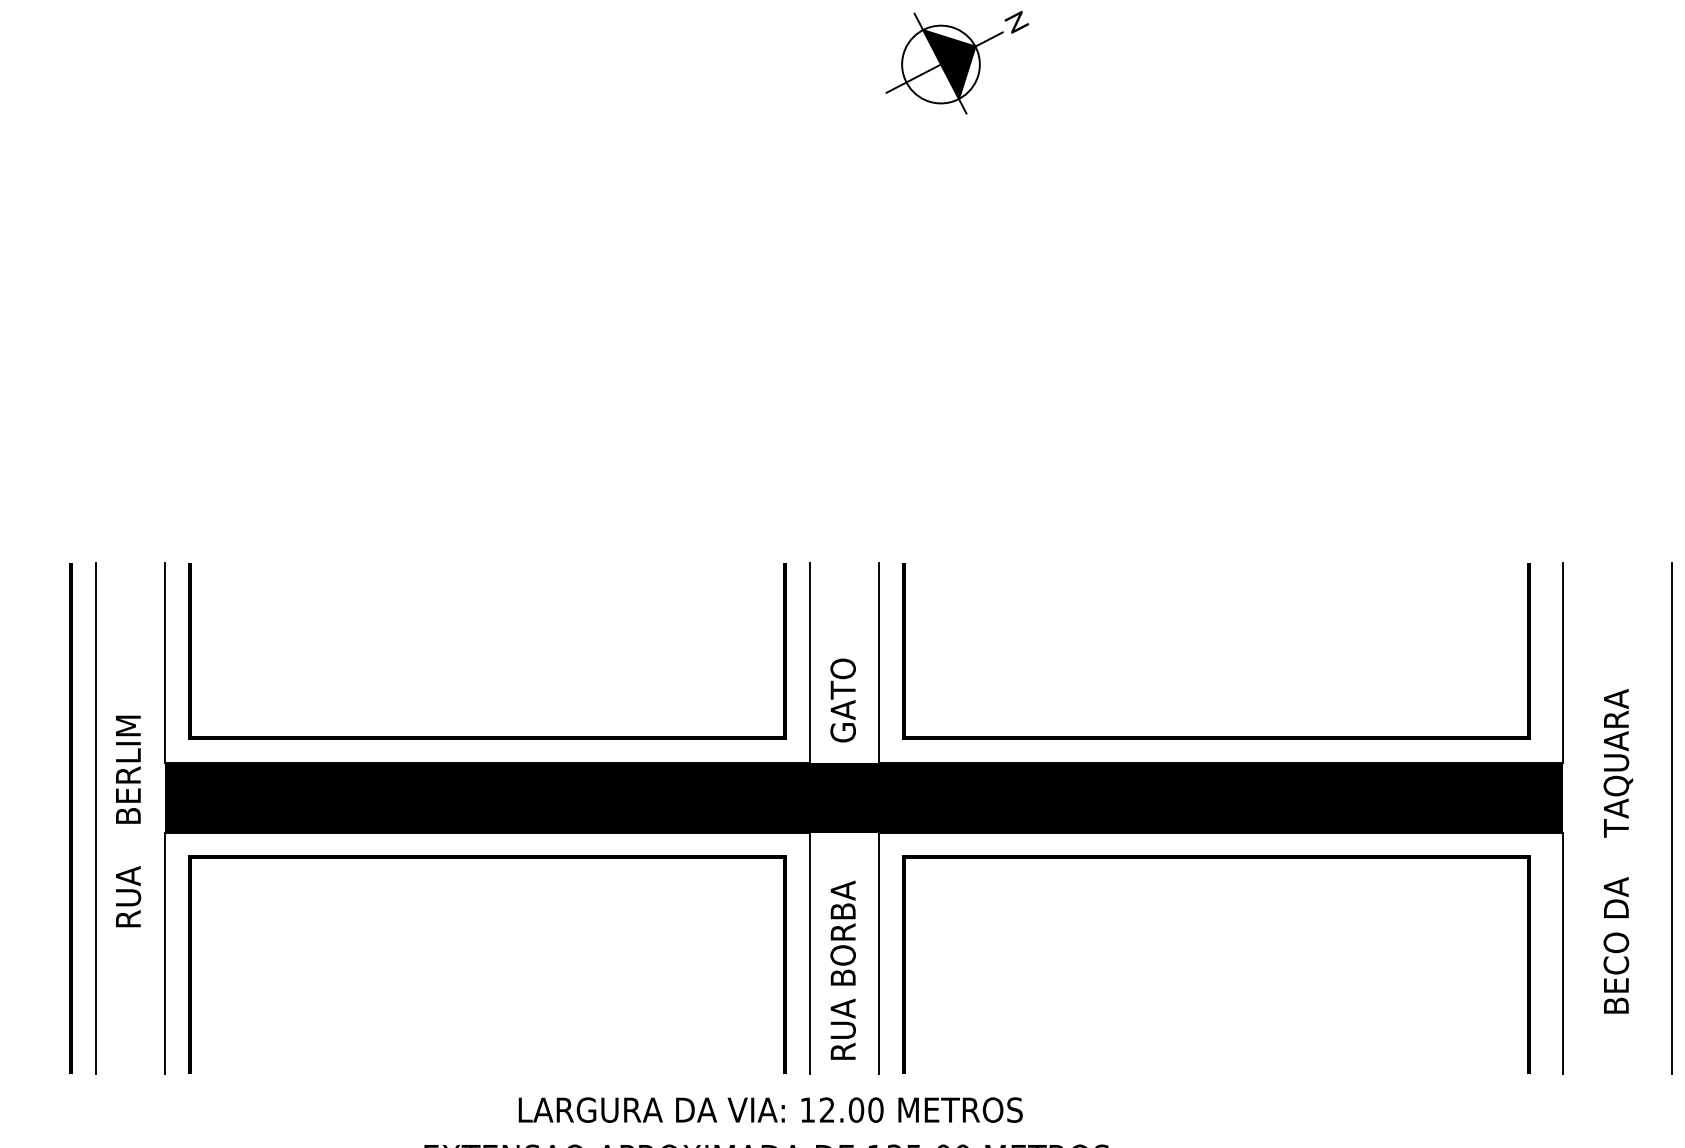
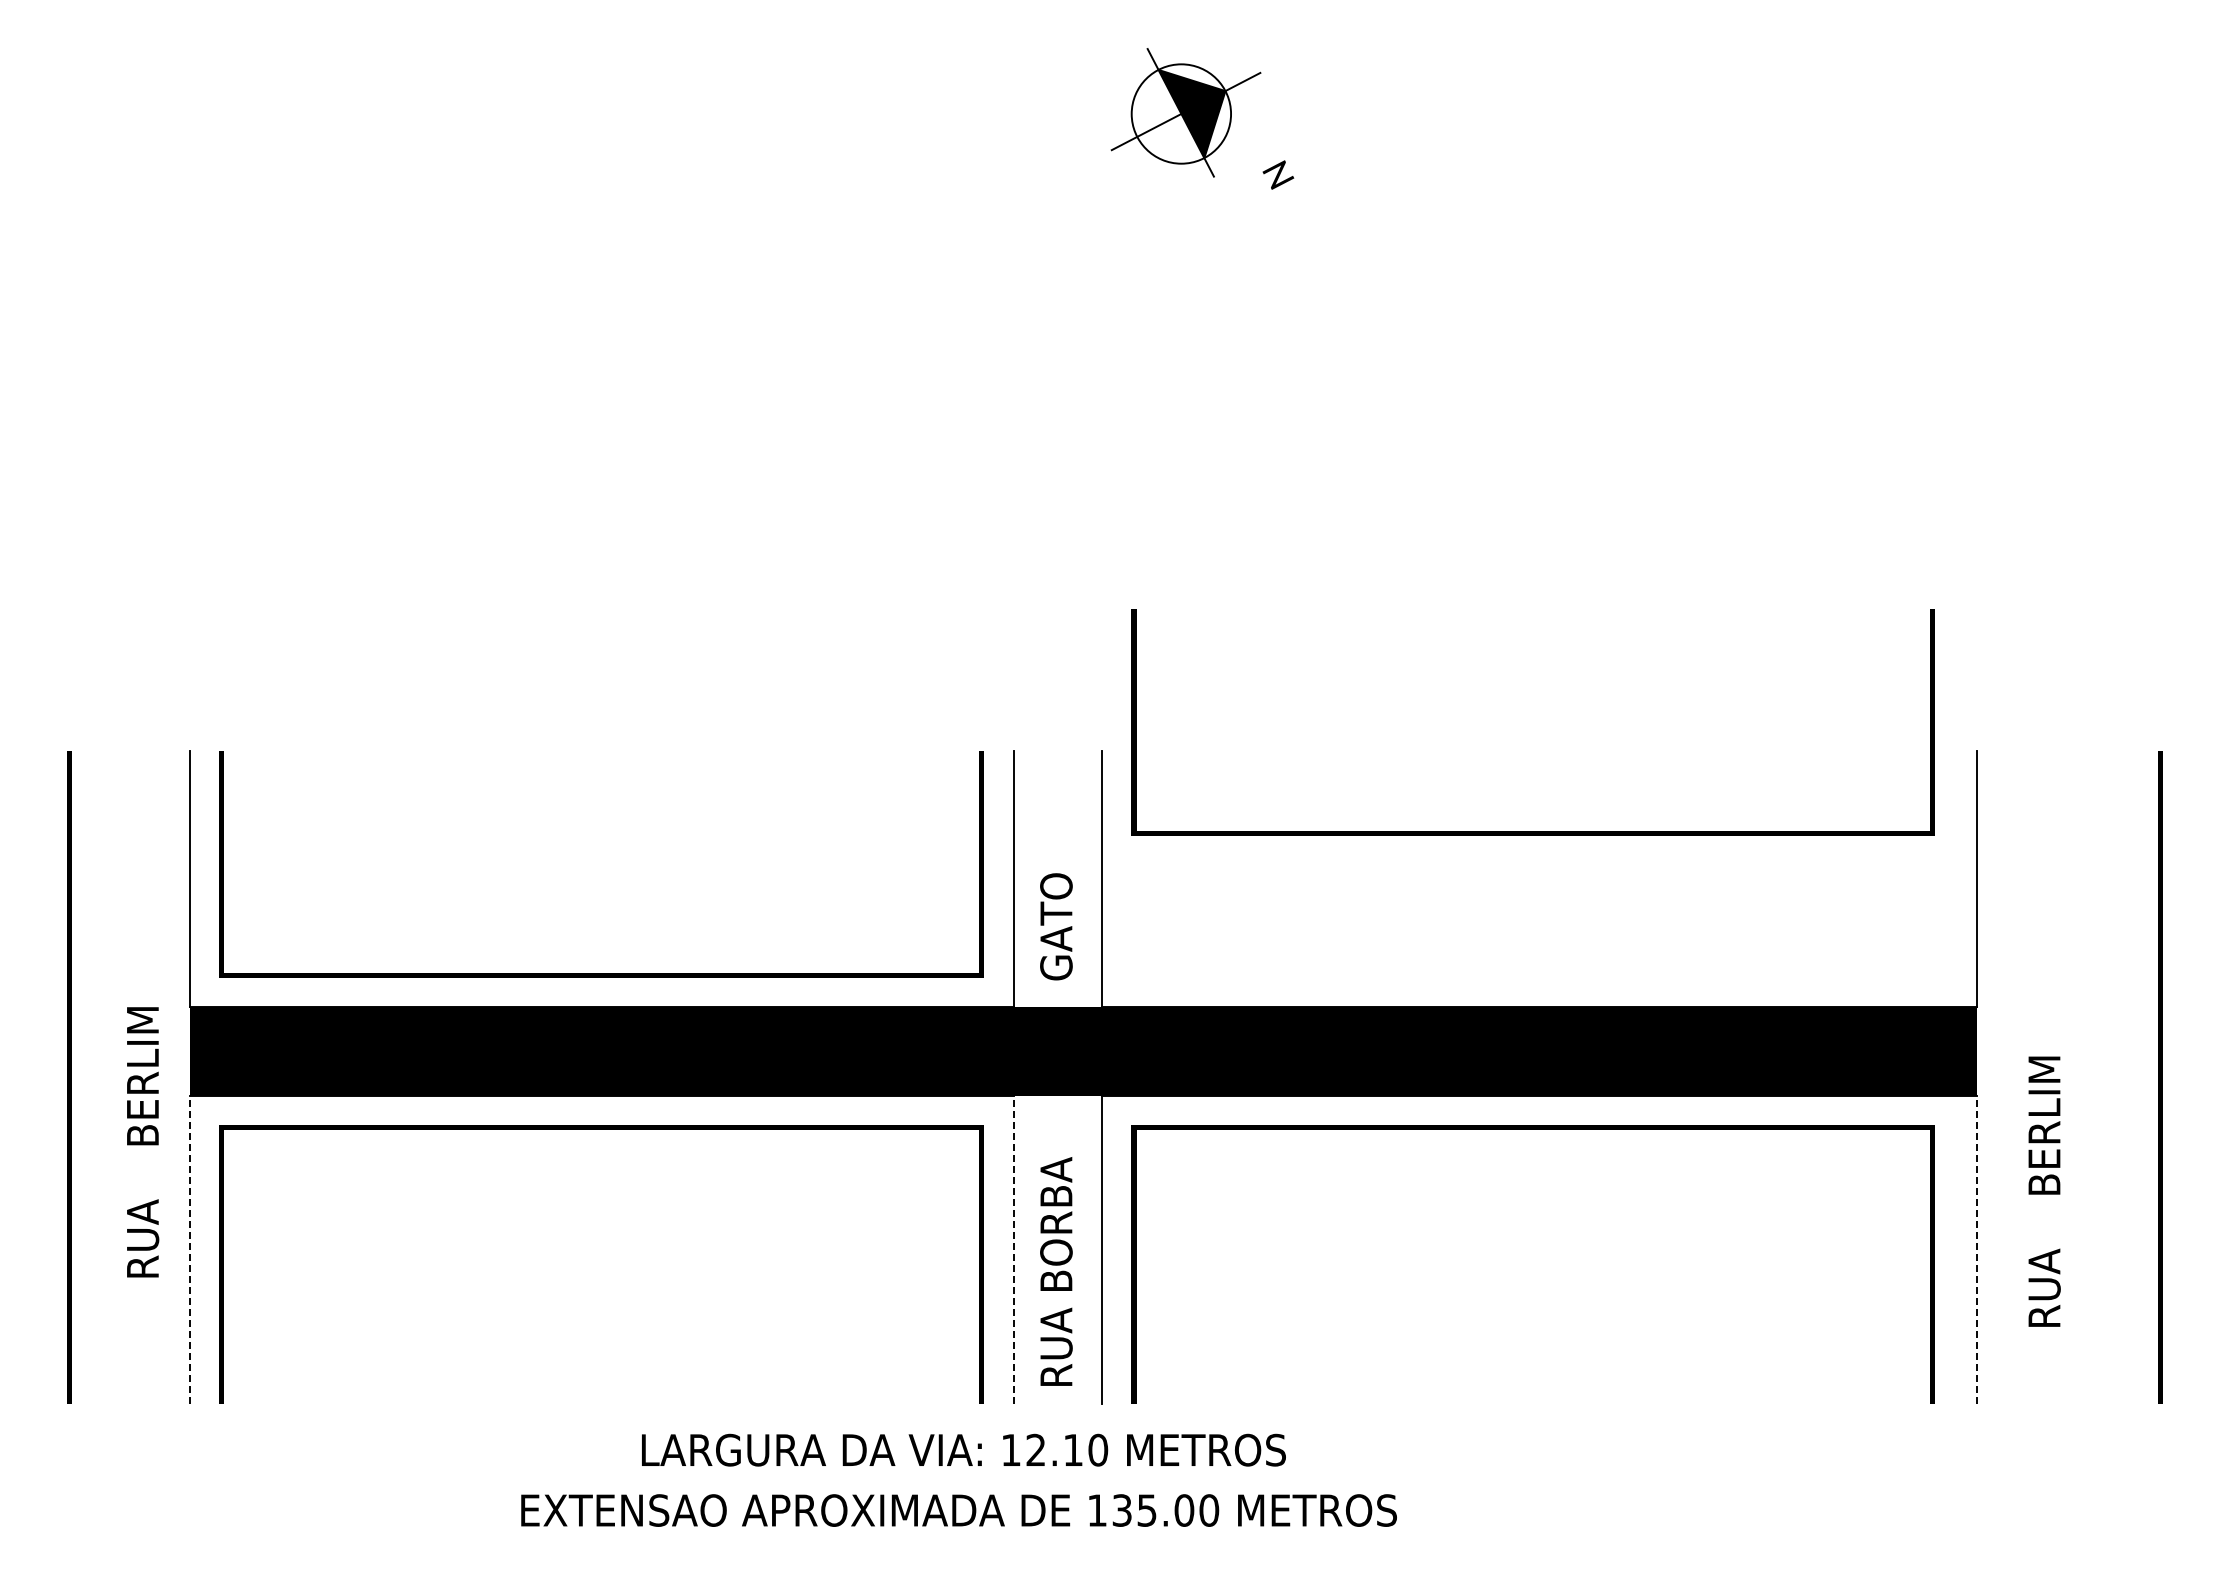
text: (1016, 21) -> (1278, 174), moved
part: (1215, 737) -> (1532, 831), moved
line: (95, 817) -> (101, 1076), removed
line: (1672, 817) -> (2116, 1076), removed
text: (128, 821) -> (143, 1142), moved
text: (1617, 849) -> (2046, 1117), BECO DA    TAQUARA -> RUA    BERLIM
line: (164, 953) -> (189, 1249), solid -> dashed
line: (809, 953) -> (1013, 1249), solid -> dashed
line: (1563, 953) -> (1976, 1249), solid -> dashed
text: (856, 1109) -> (1073, 1449), 12.00 -> 12.10

